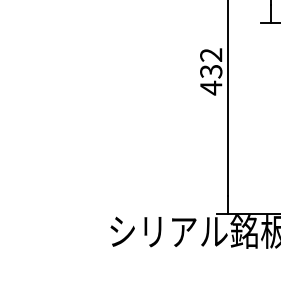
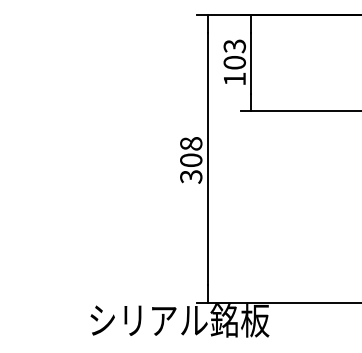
text: (211, 71) -> (191, 160), 432 -> 308

